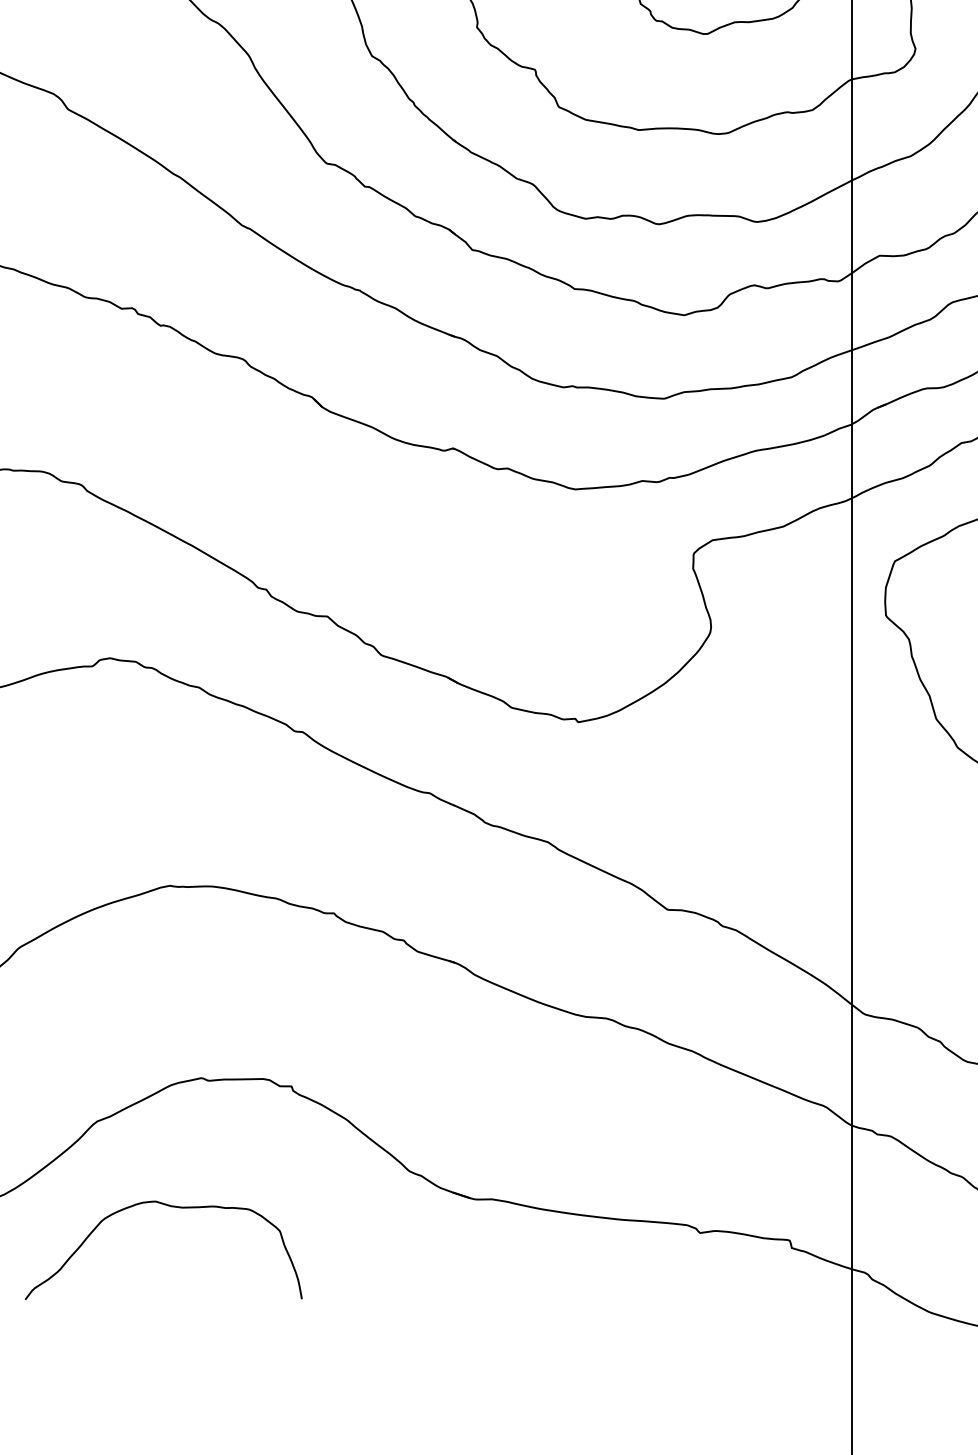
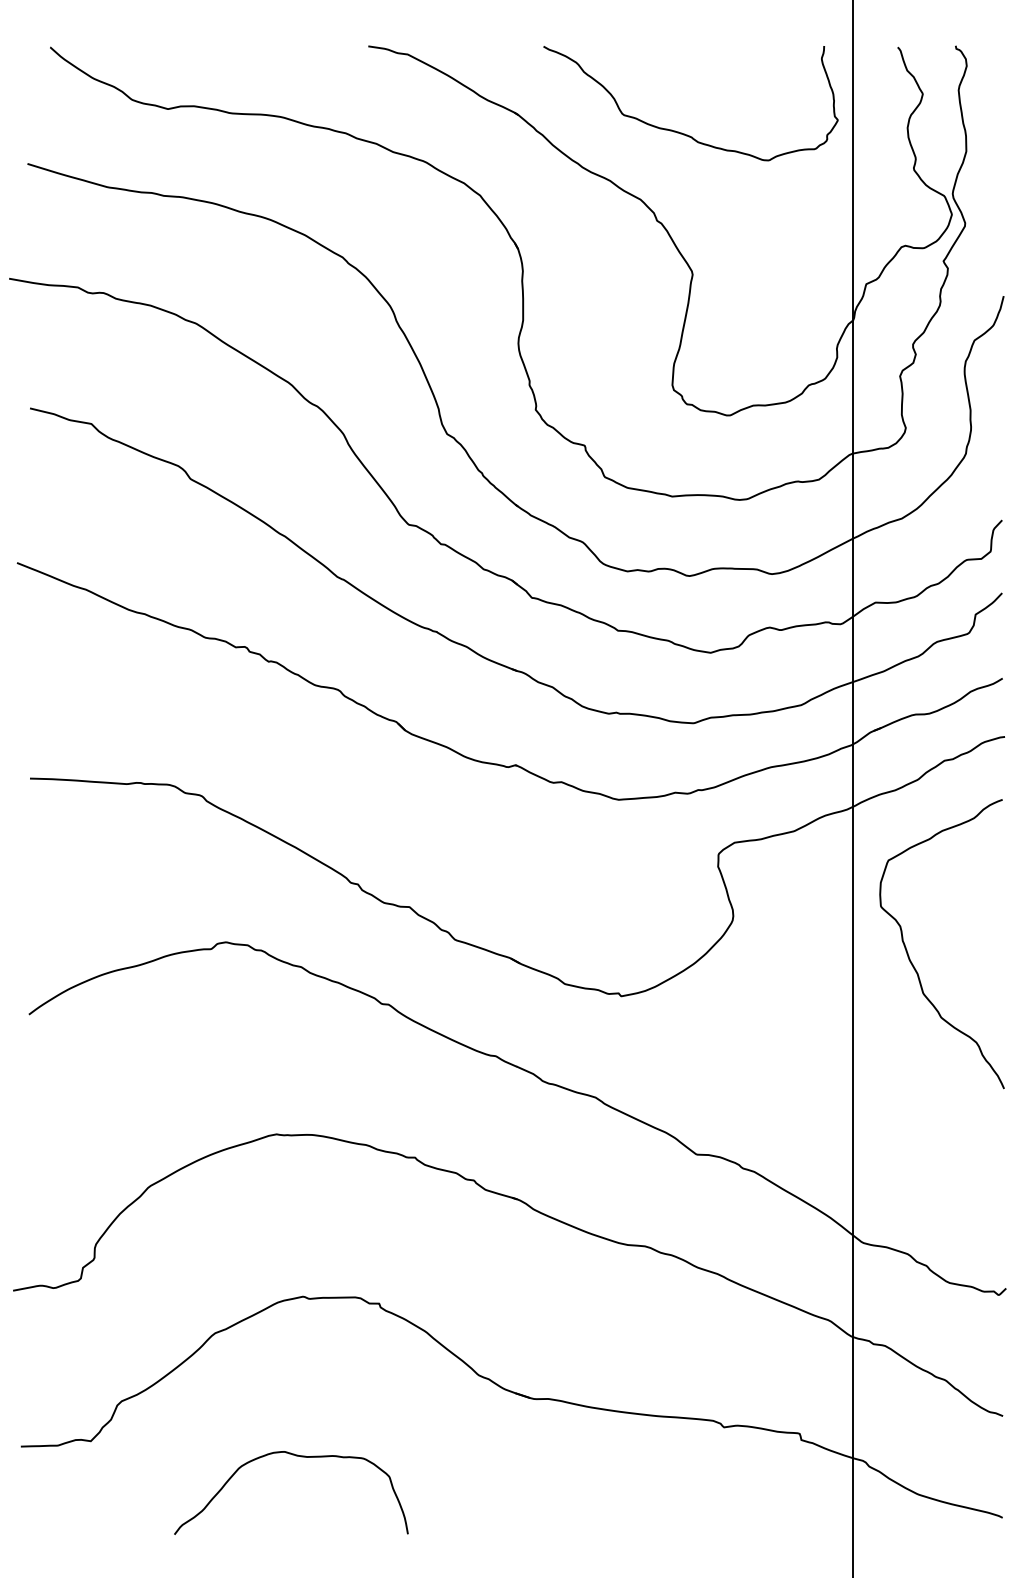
curve: (168, 1207) -> (295, 1456), moved

